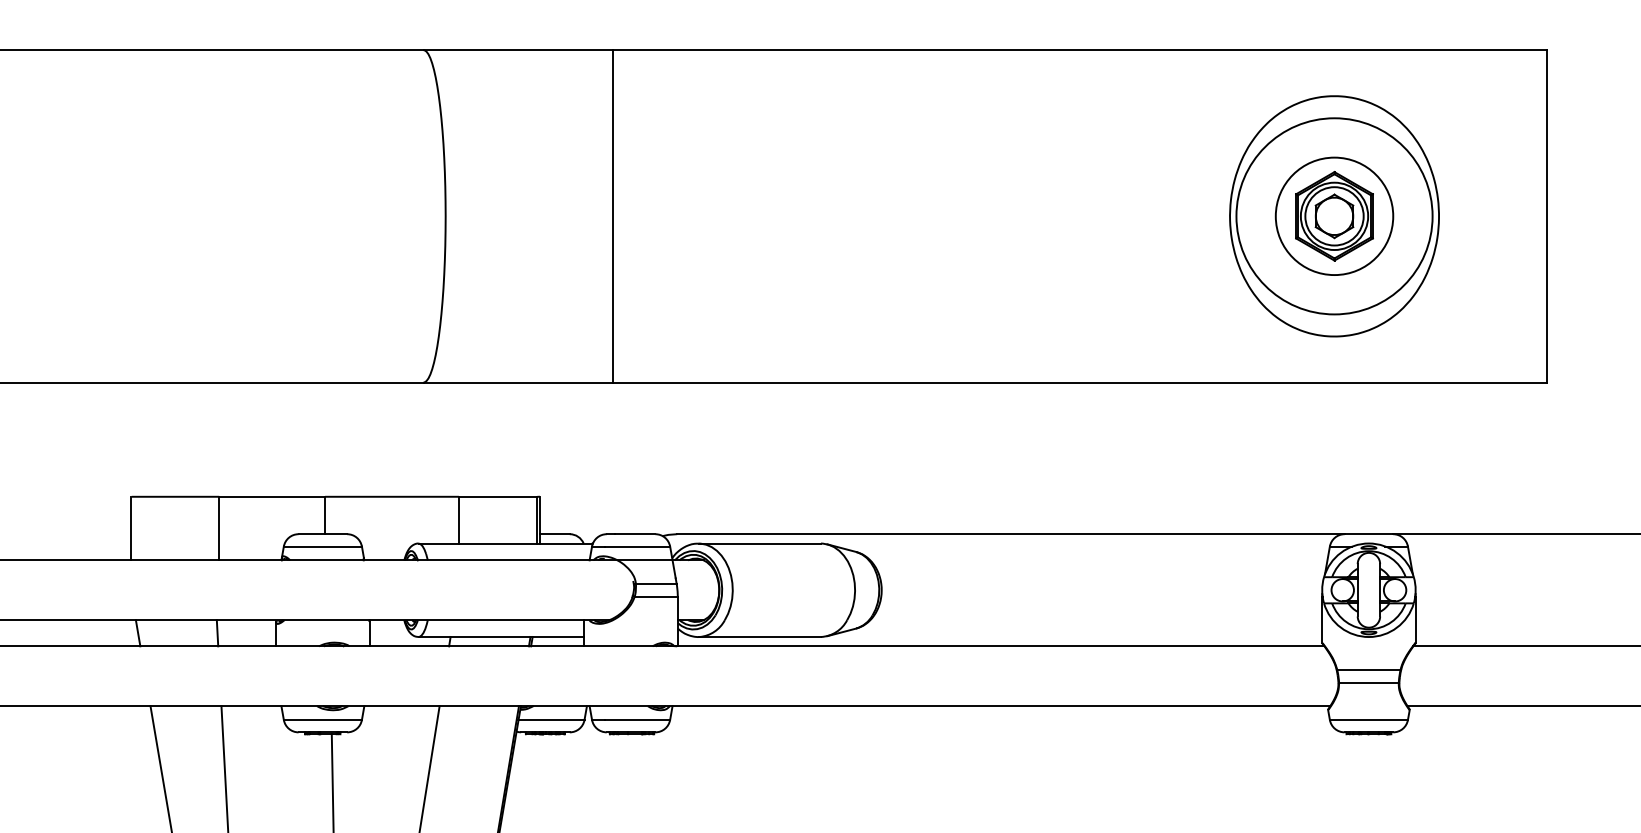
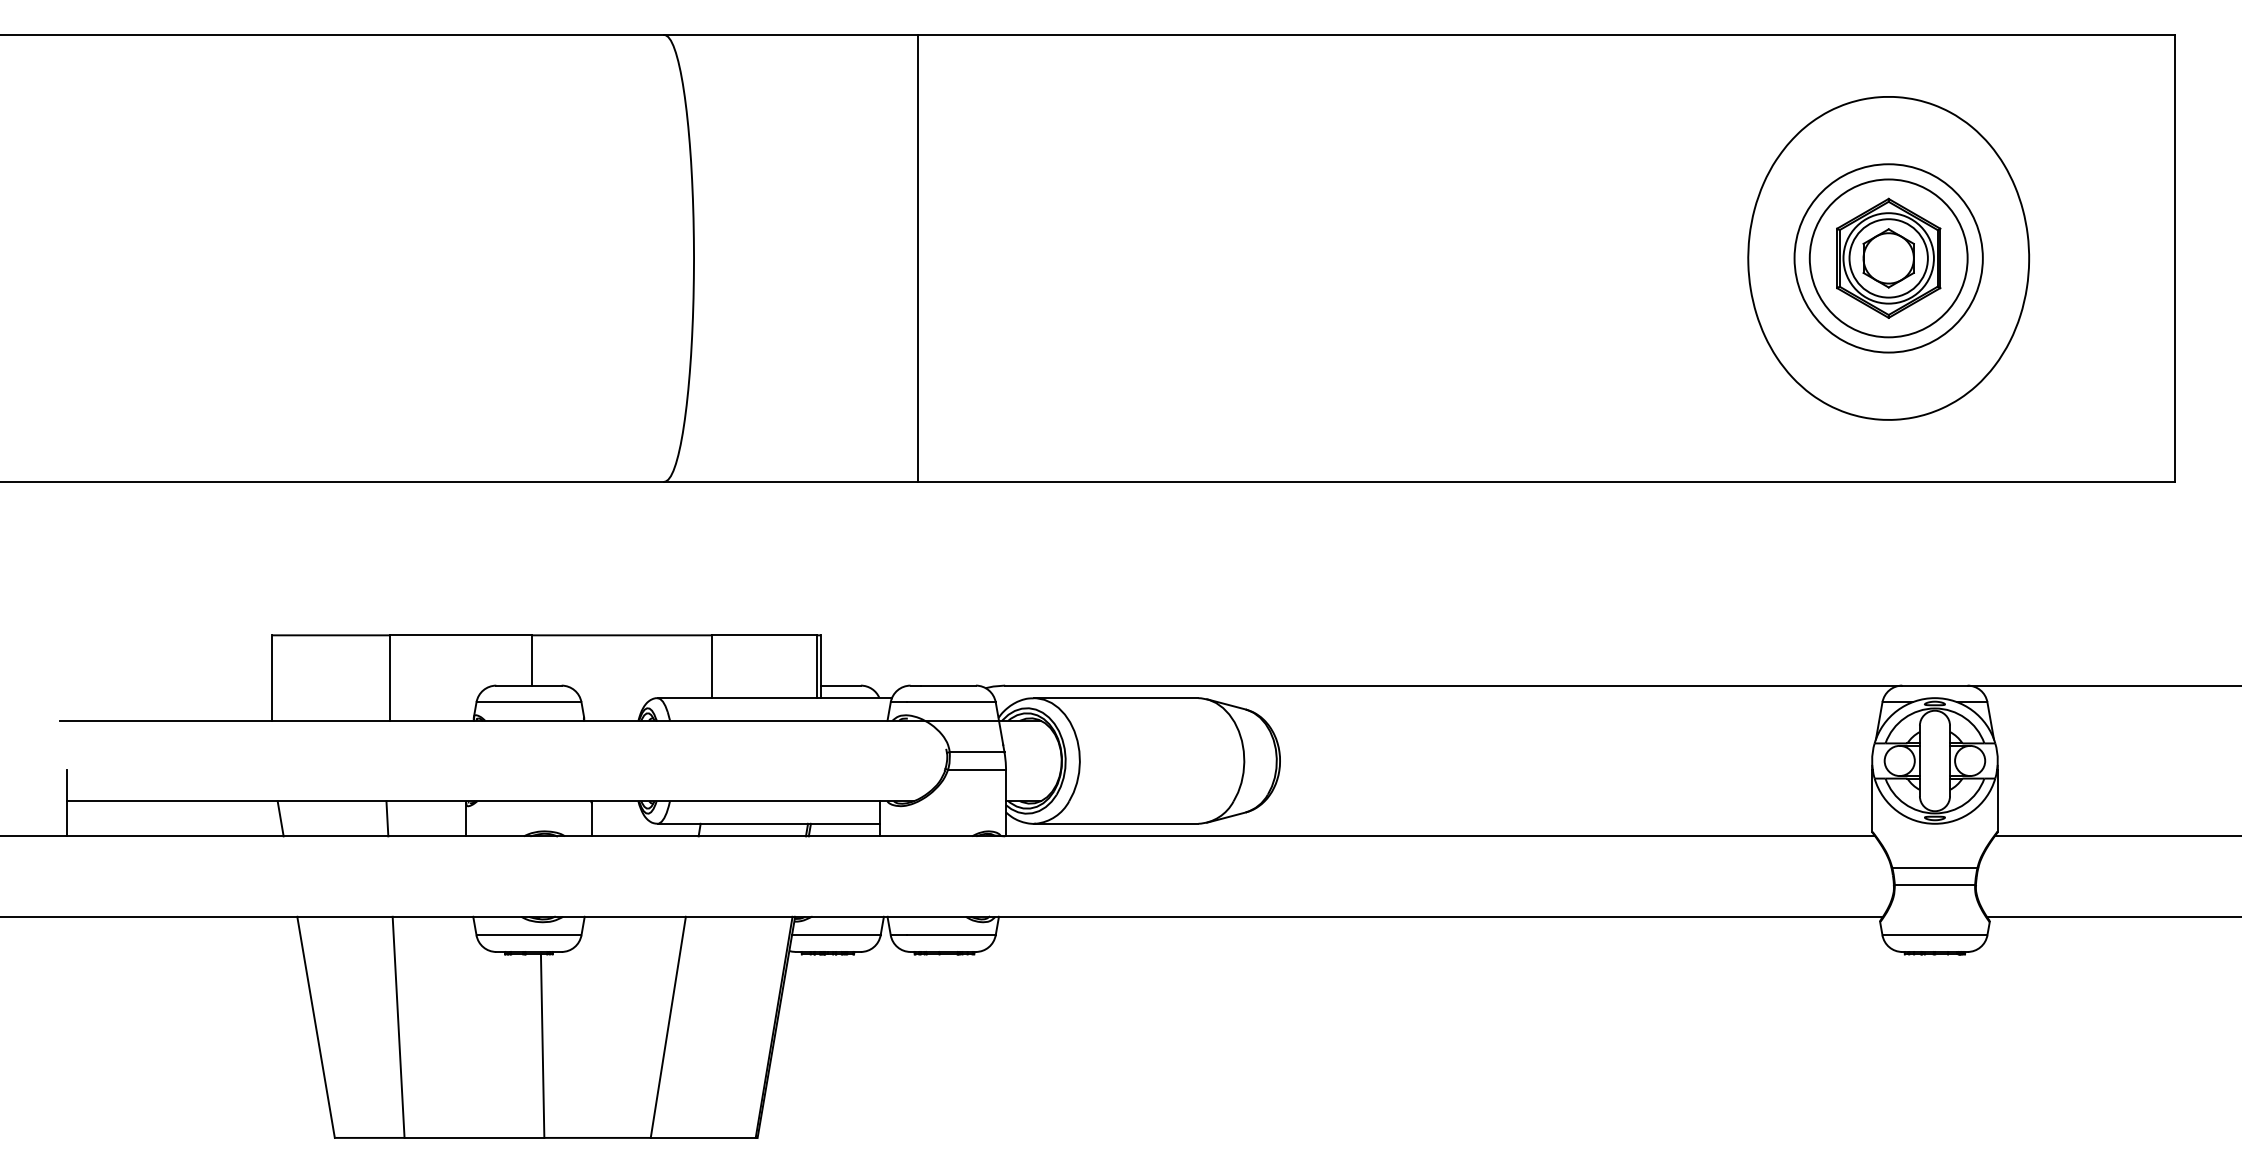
circle: (1334, 216) -> (1888, 258), size x0.71

